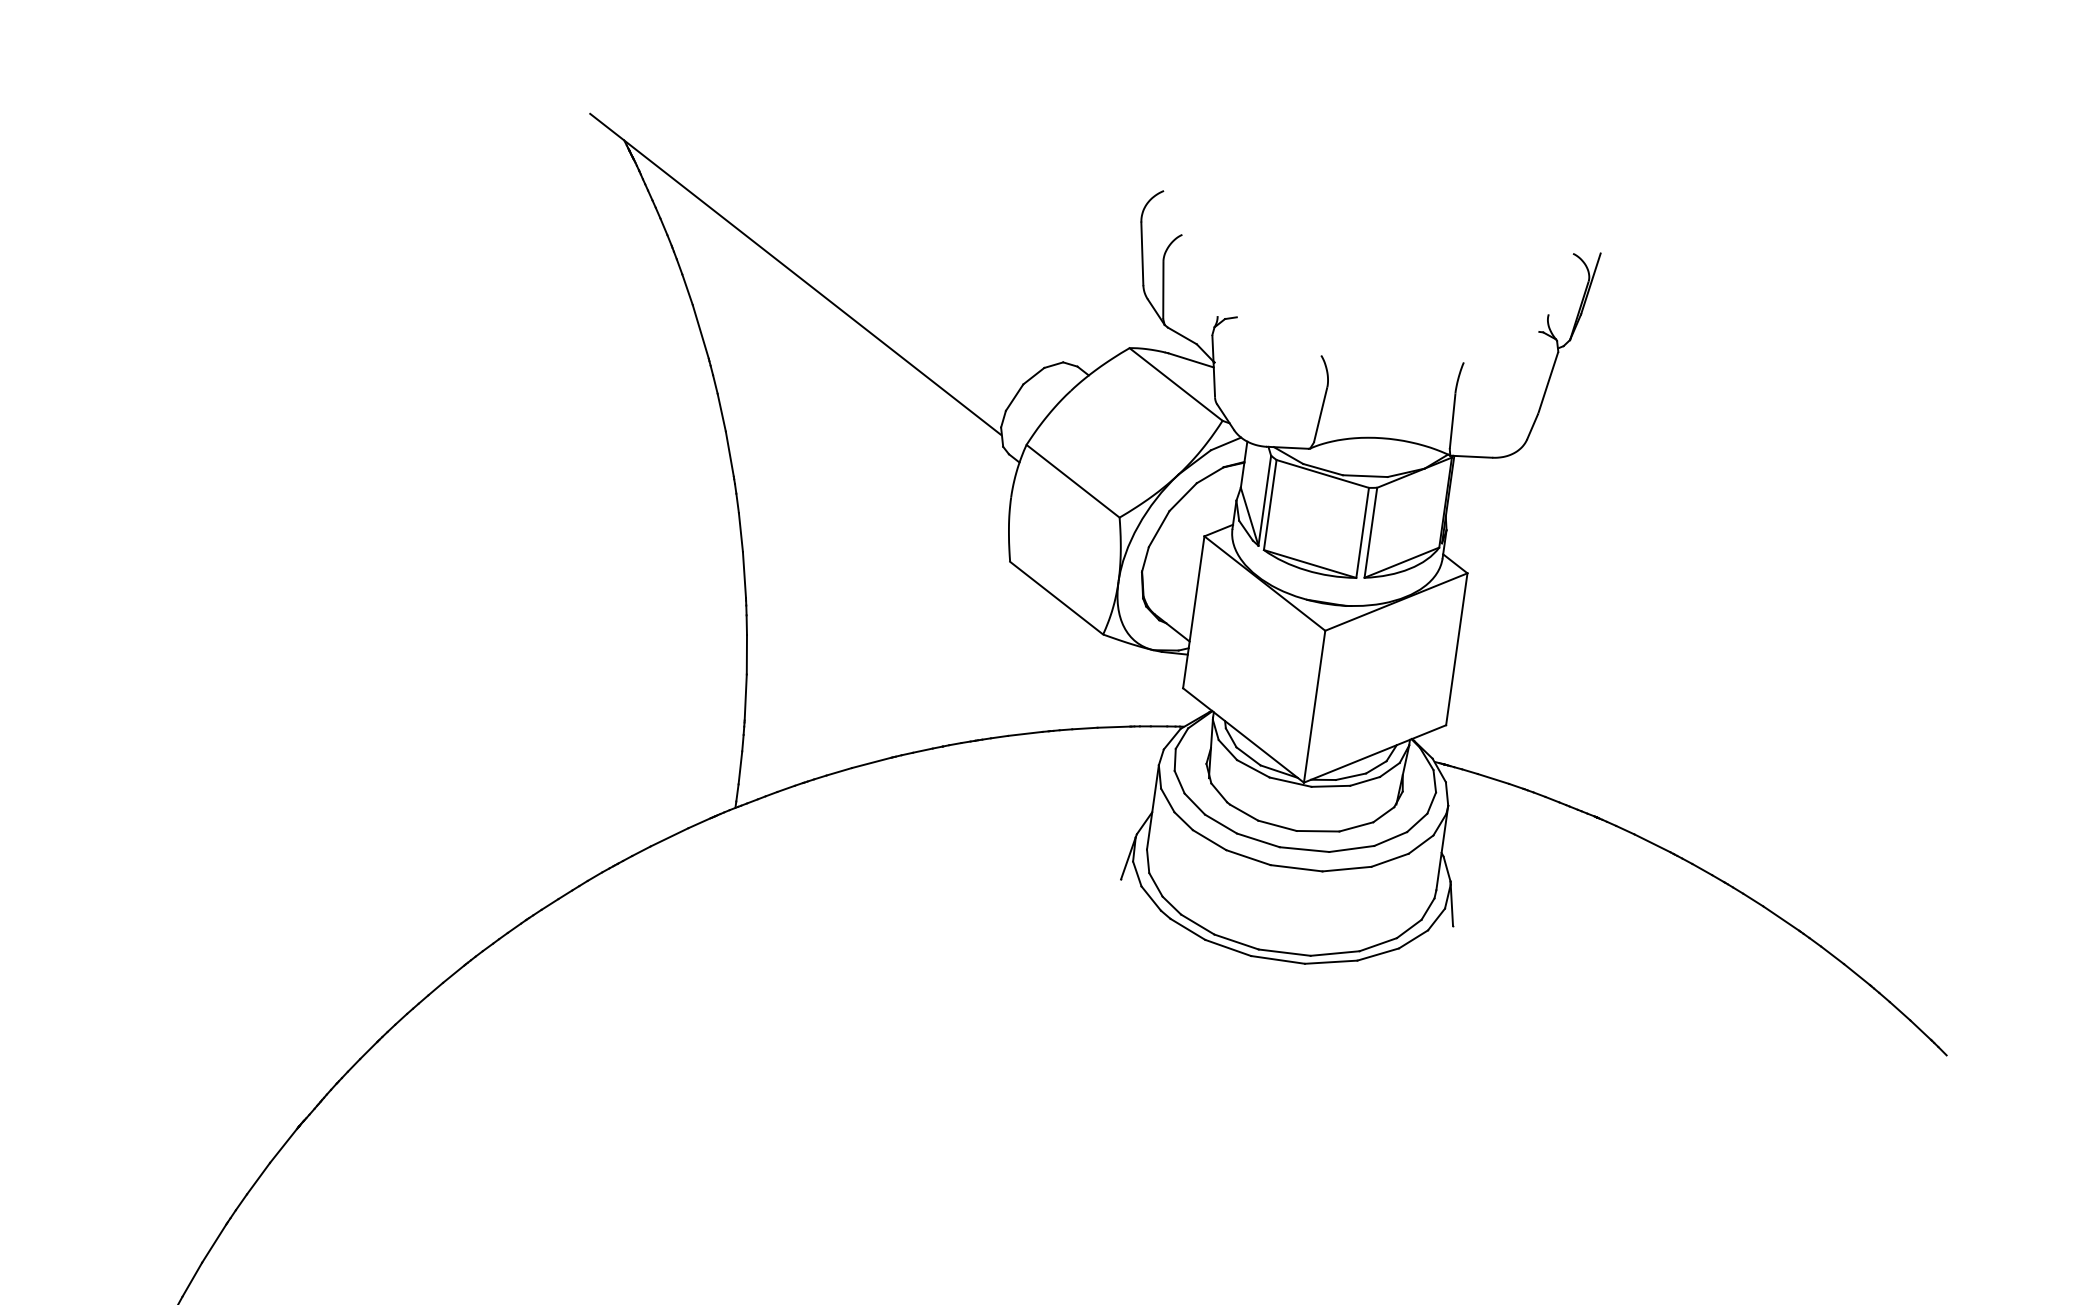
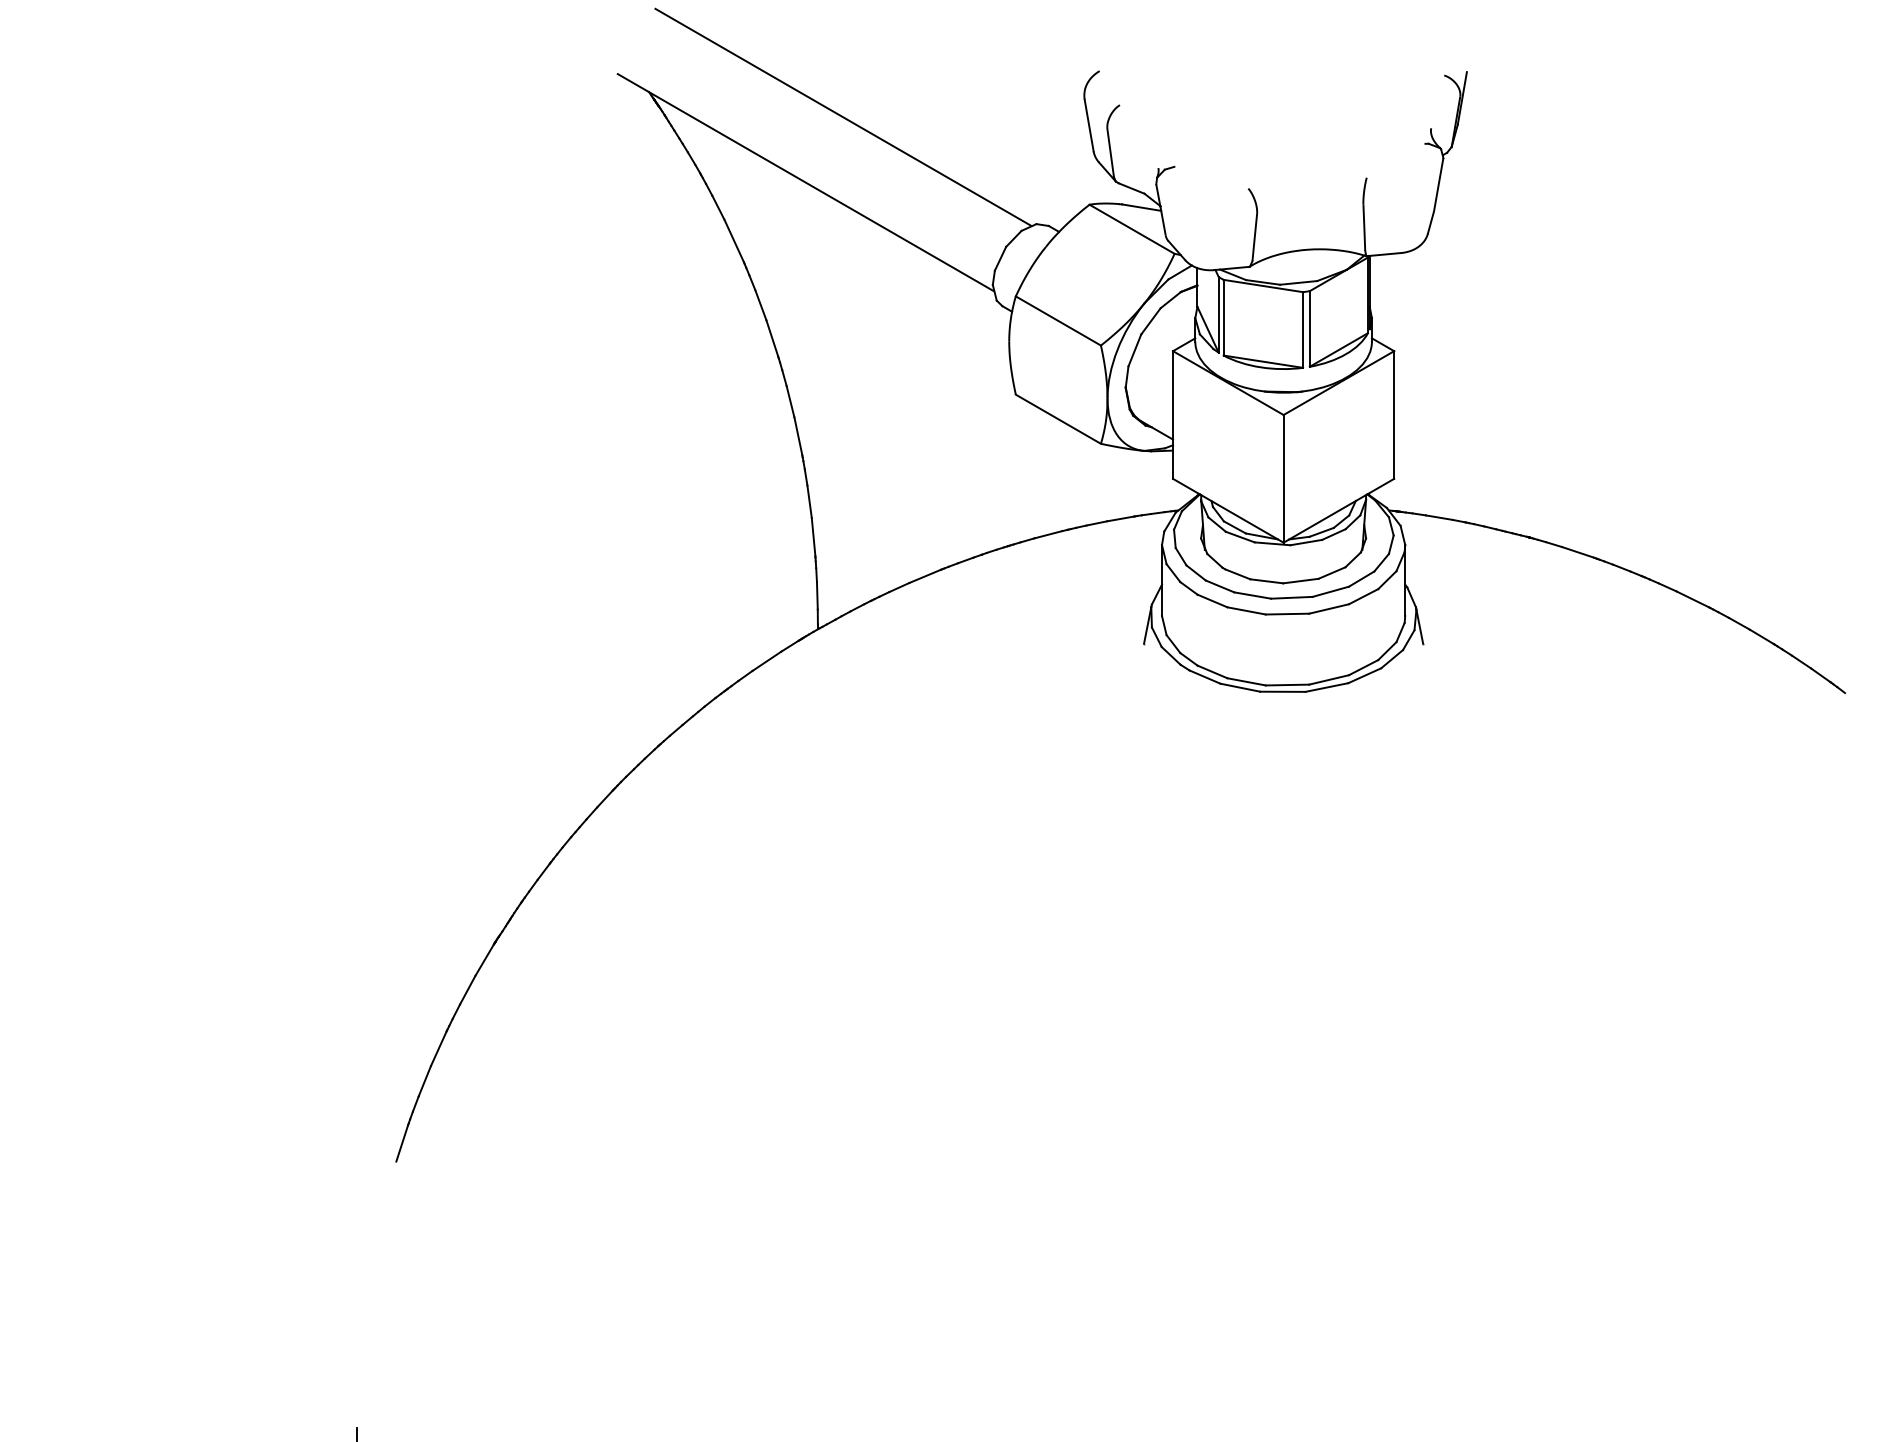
line: (850, 201) -> (842, 116), added

